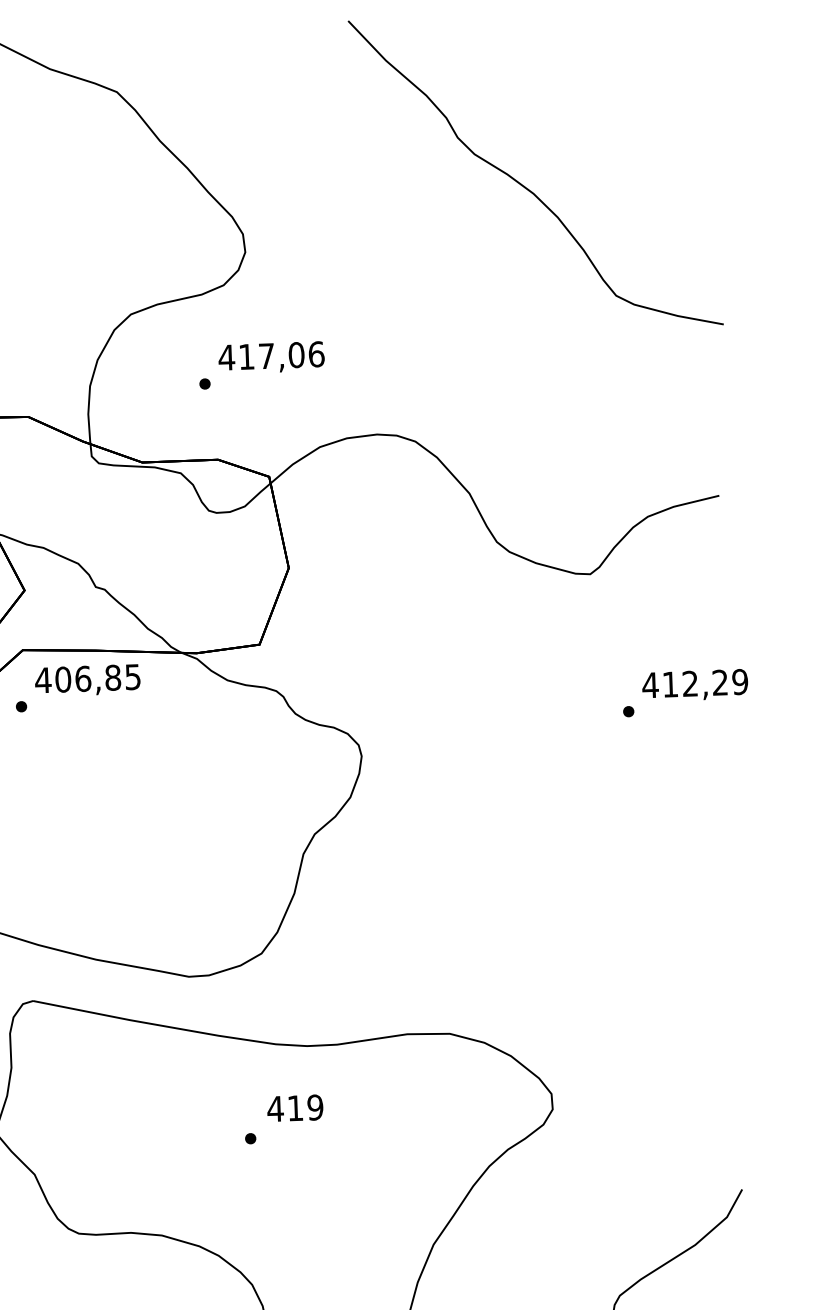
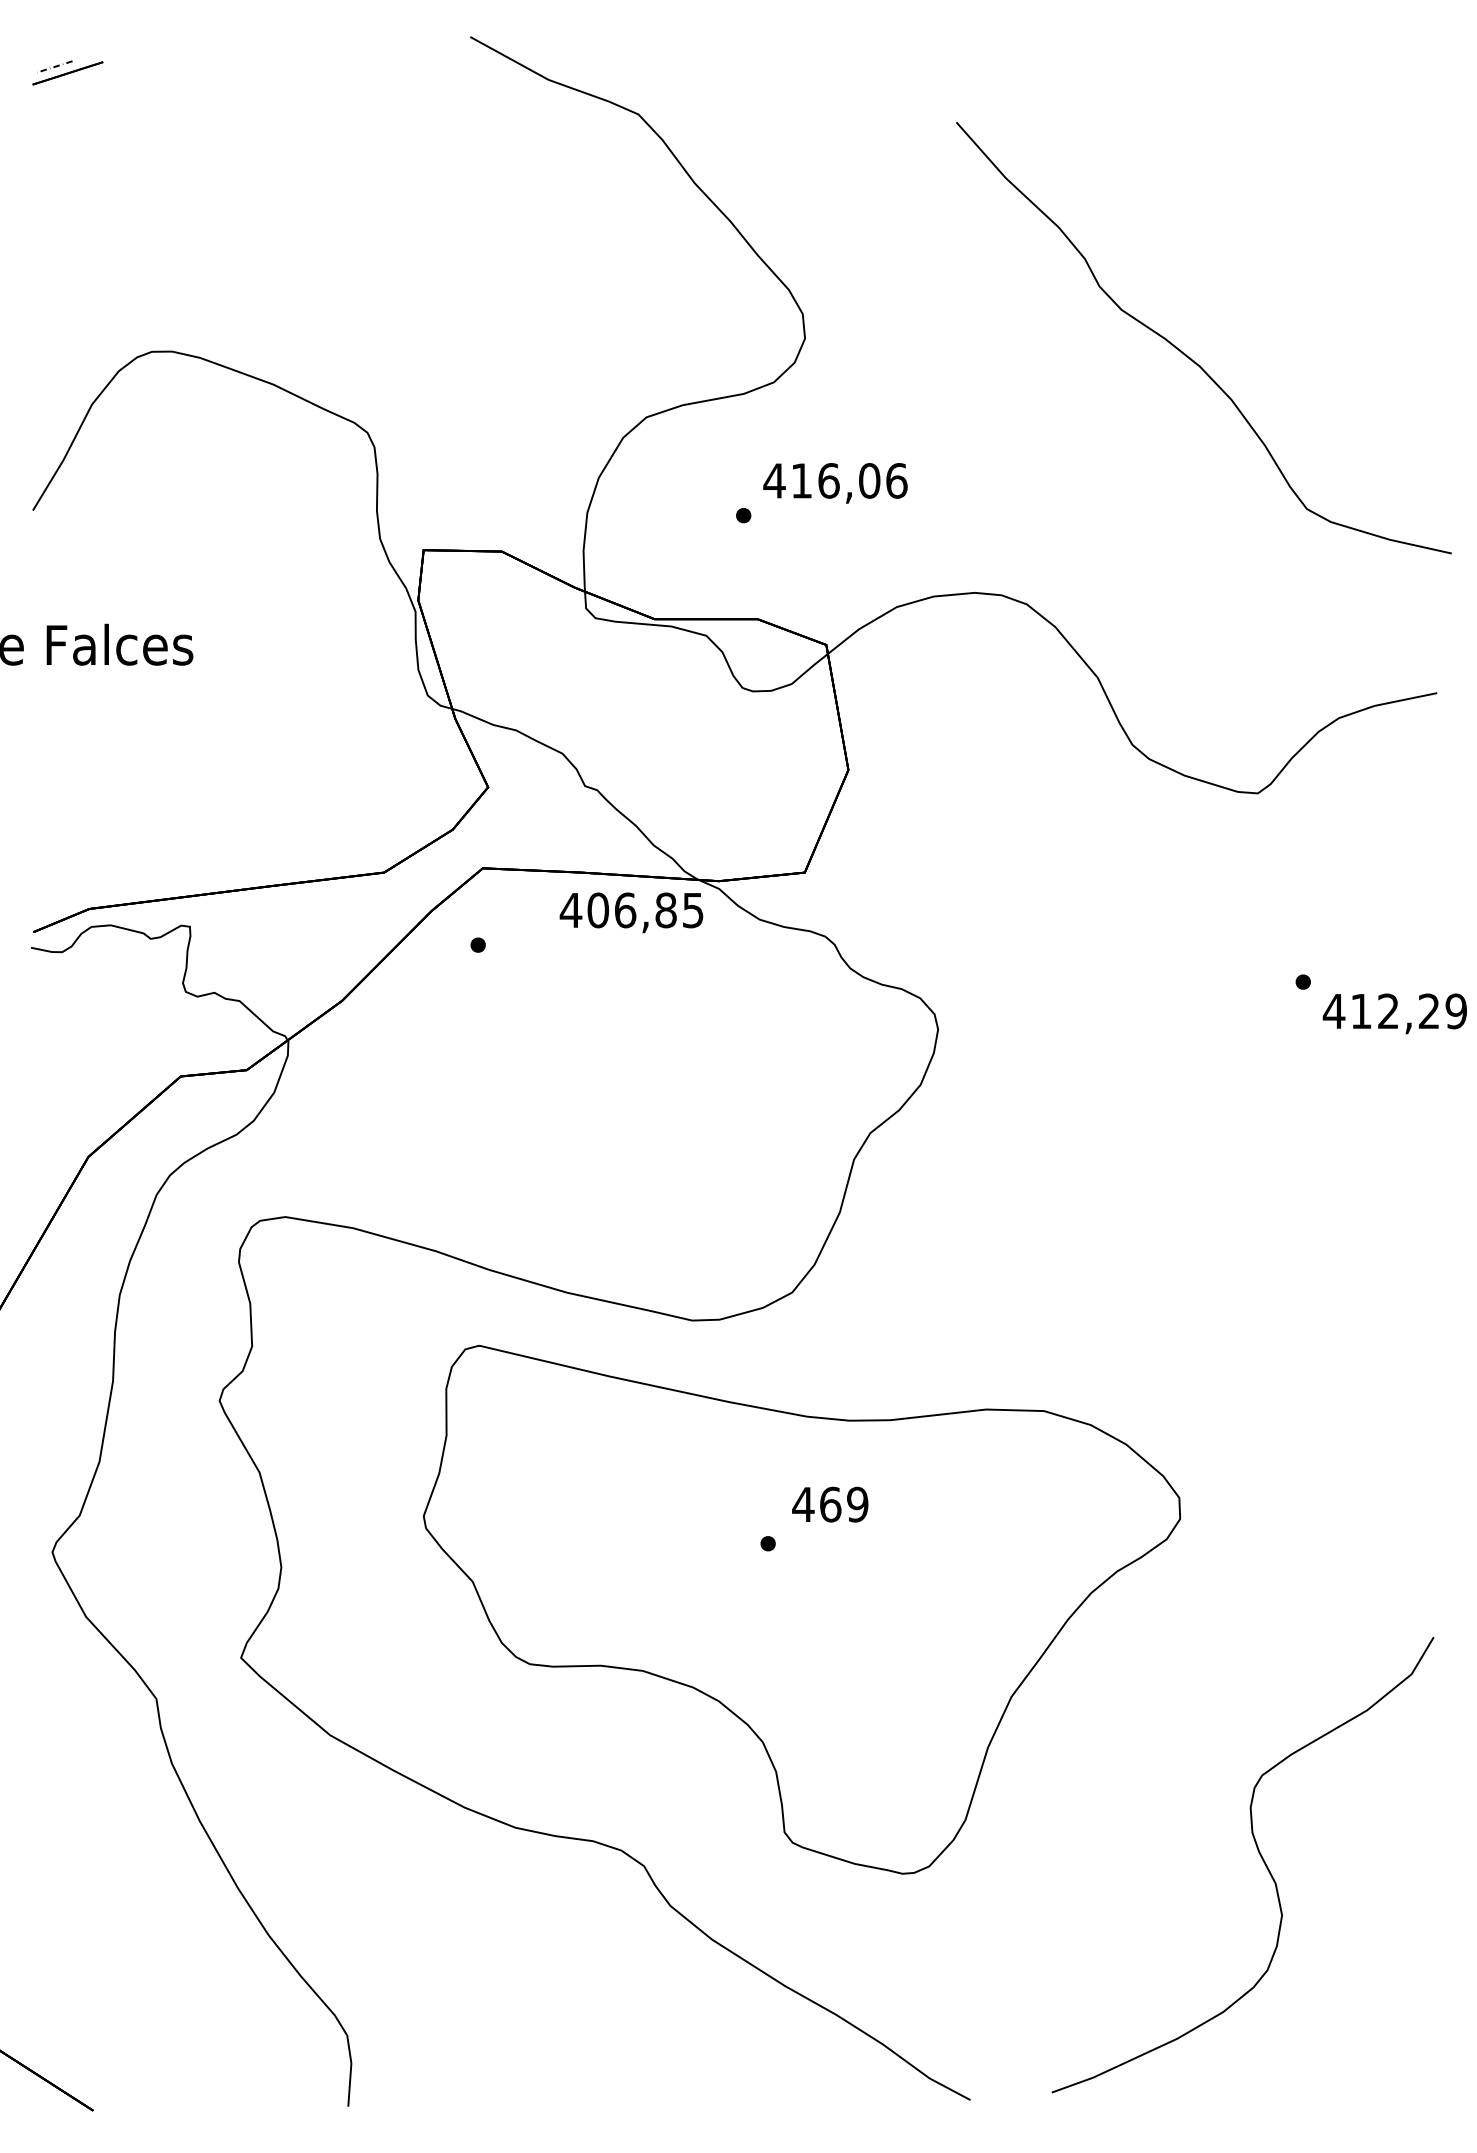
curve: (526, 187) -> (1190, 357), moved
text: (266, 355) -> (828, 480), 417,06 -> 416,06
text: (87, 680) -> (631, 912), moved
text: (694, 685) -> (1394, 1013), moved
text: (295, 1108) -> (830, 1504), 419 -> 469

